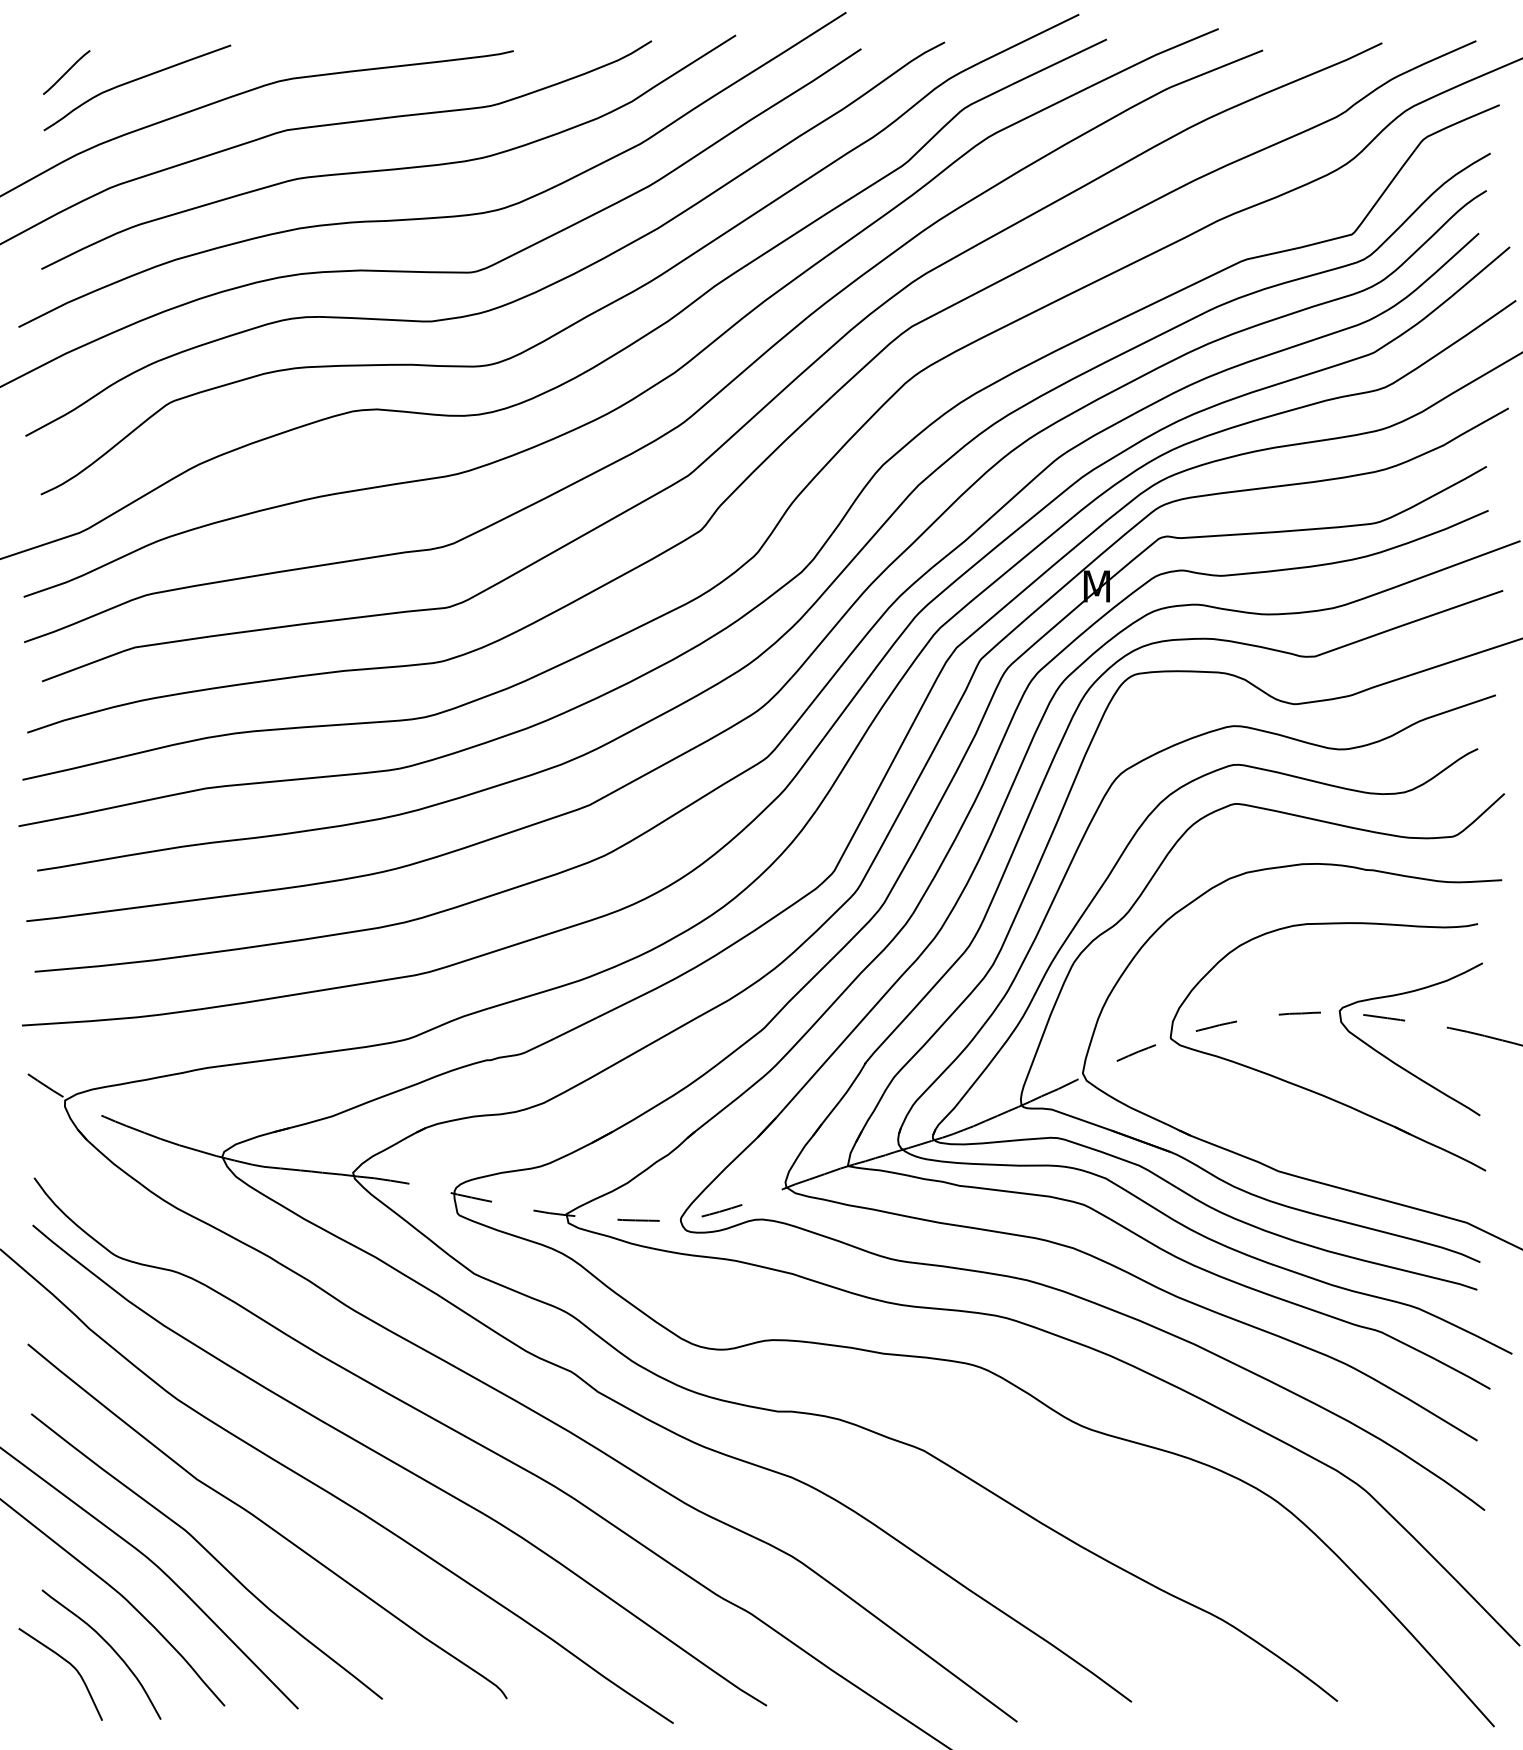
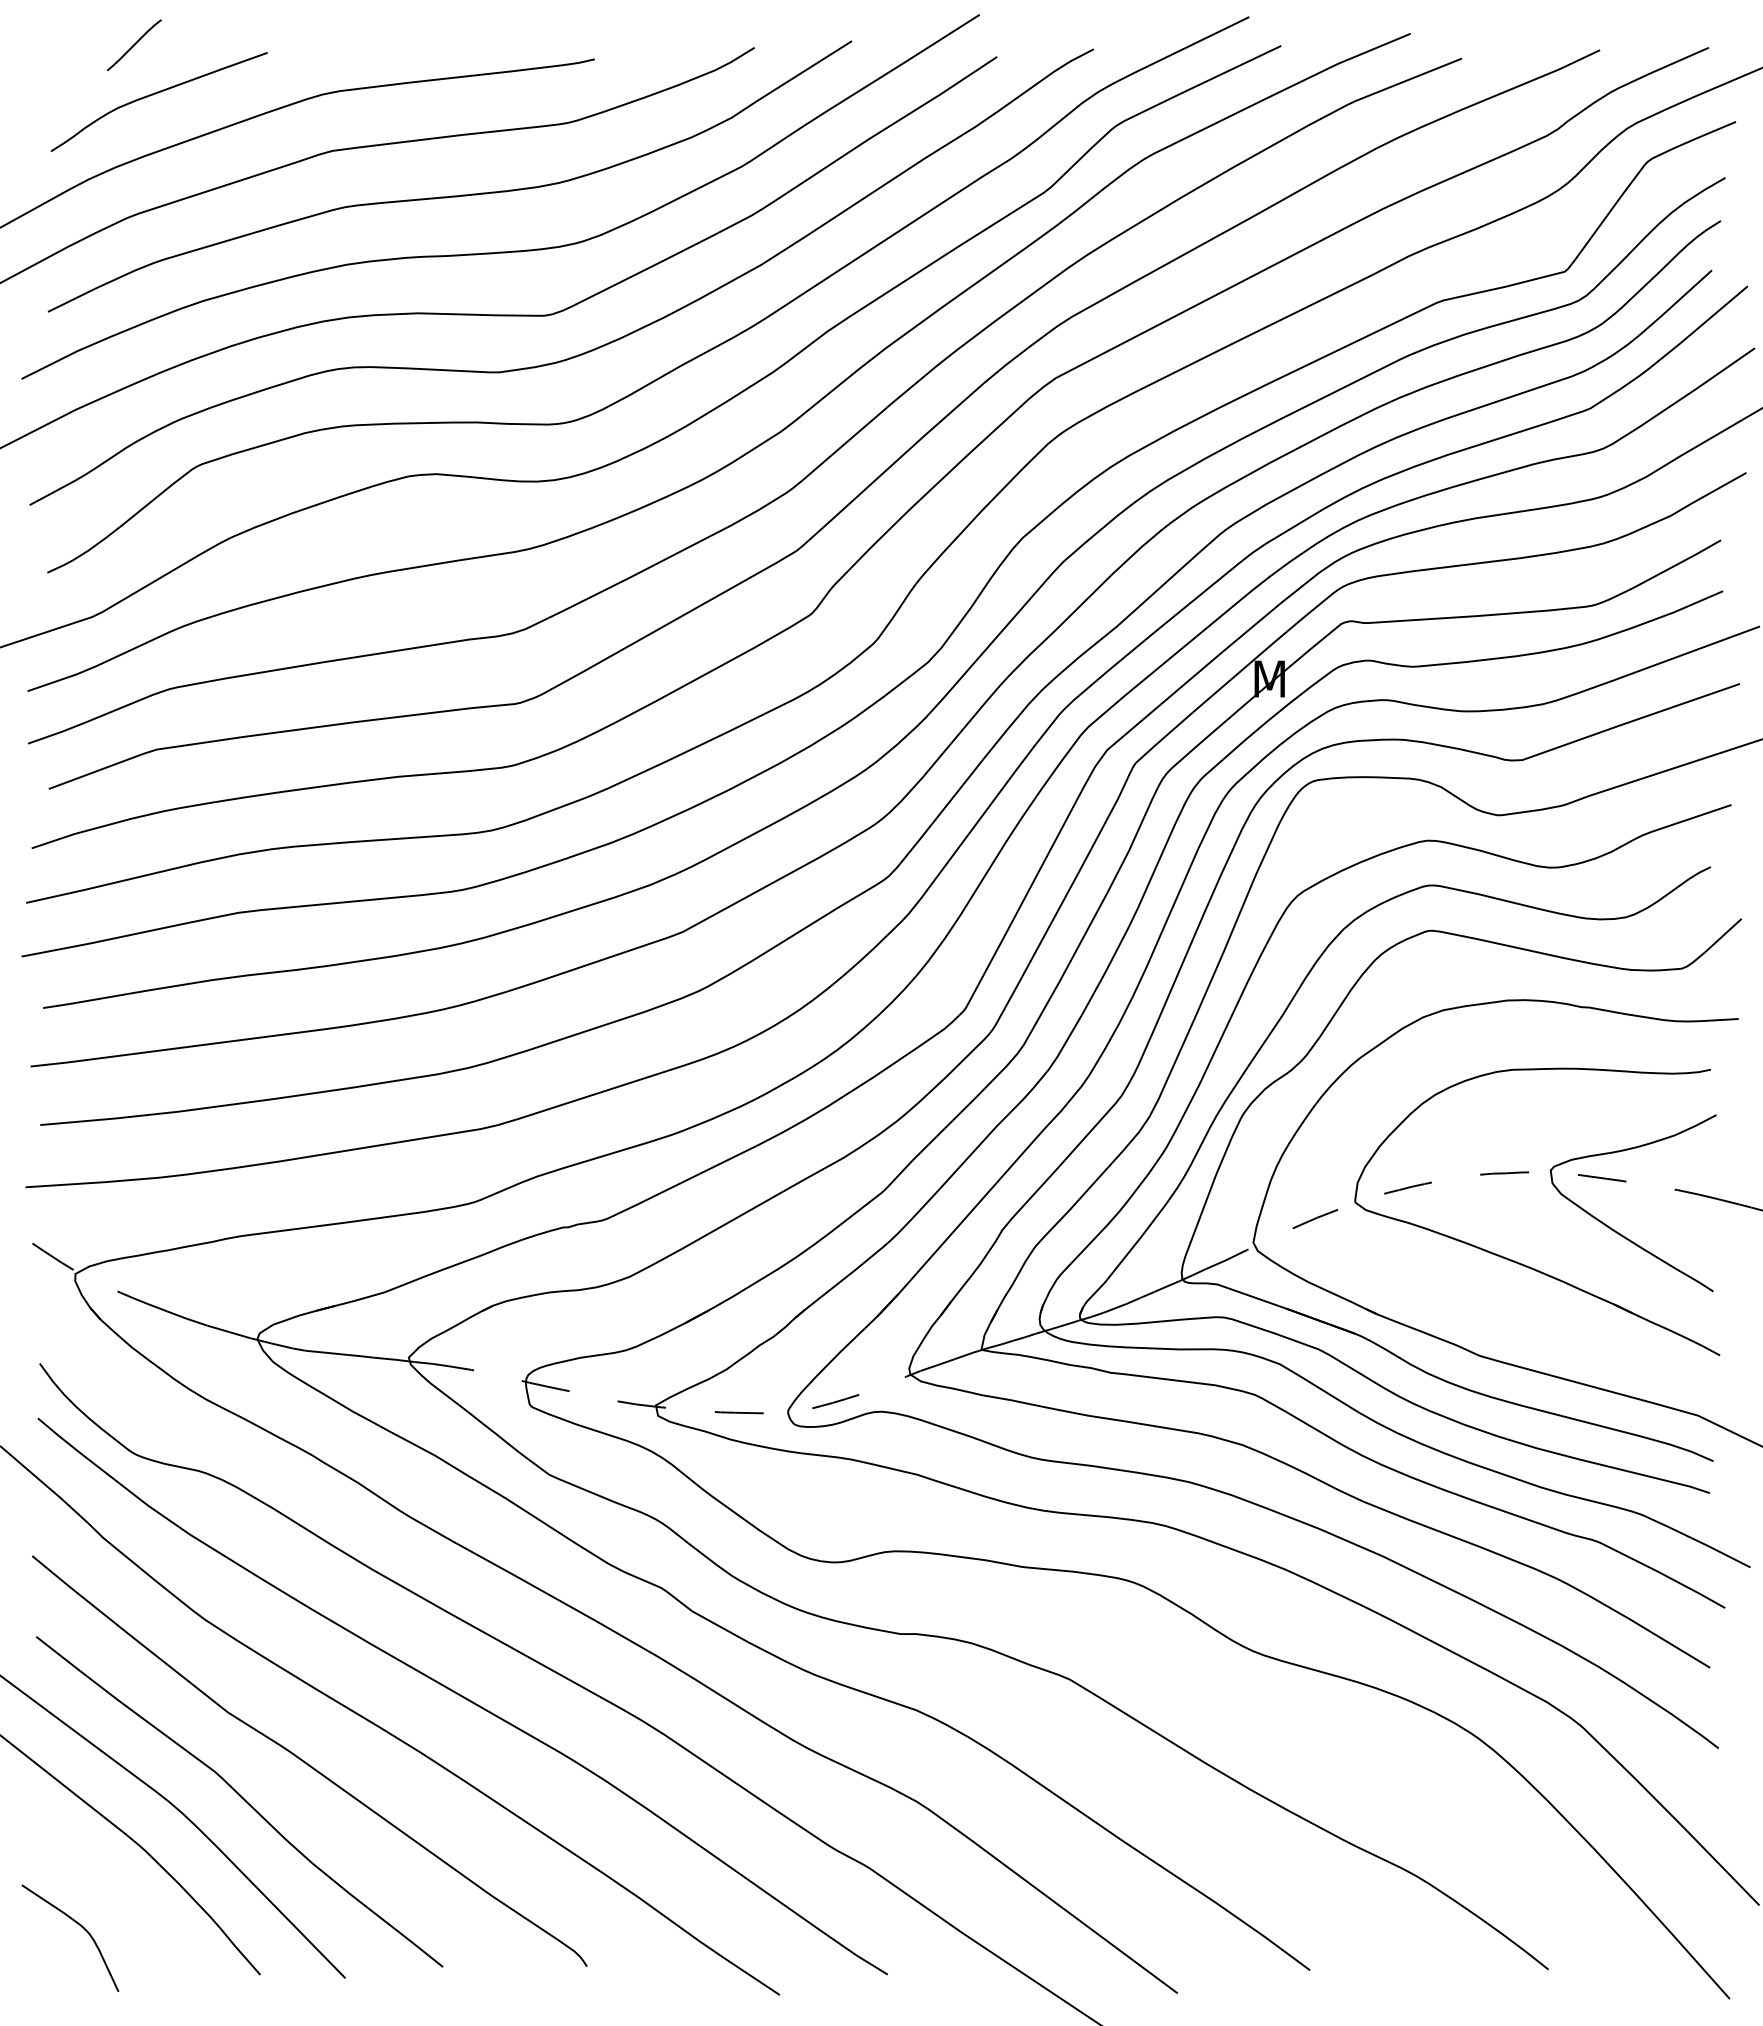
line: (66, 72) -> (134, 45), moved
curve: (109, 1646) -> (126, 1905), removed

